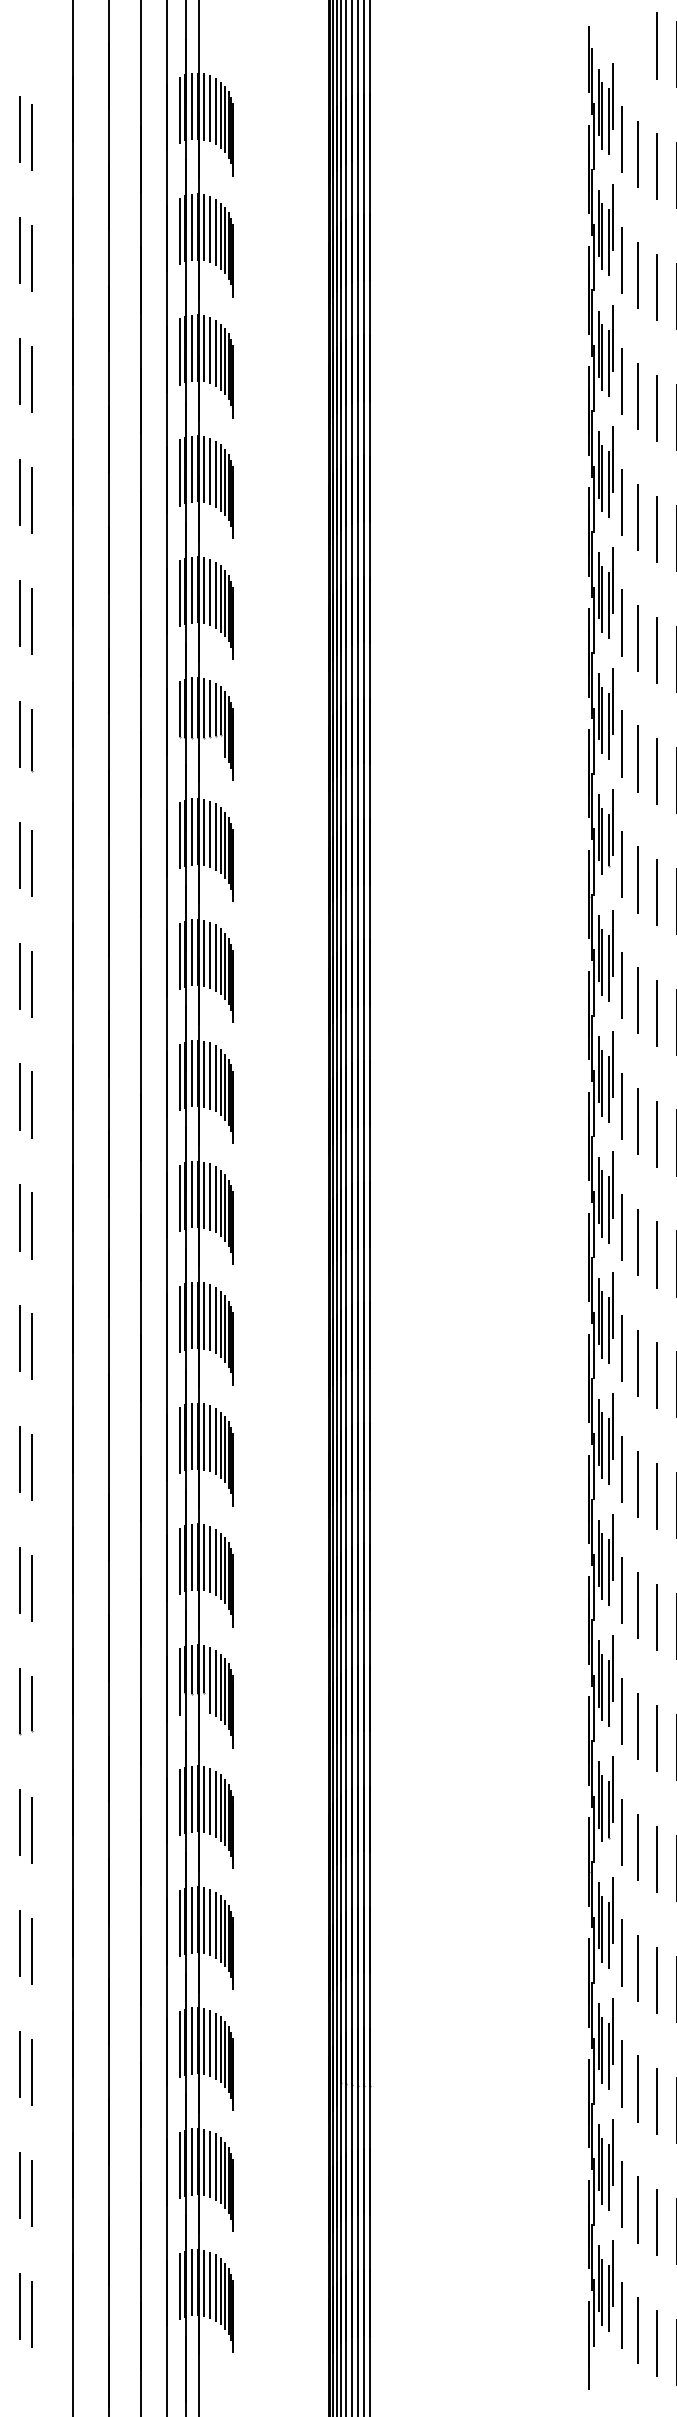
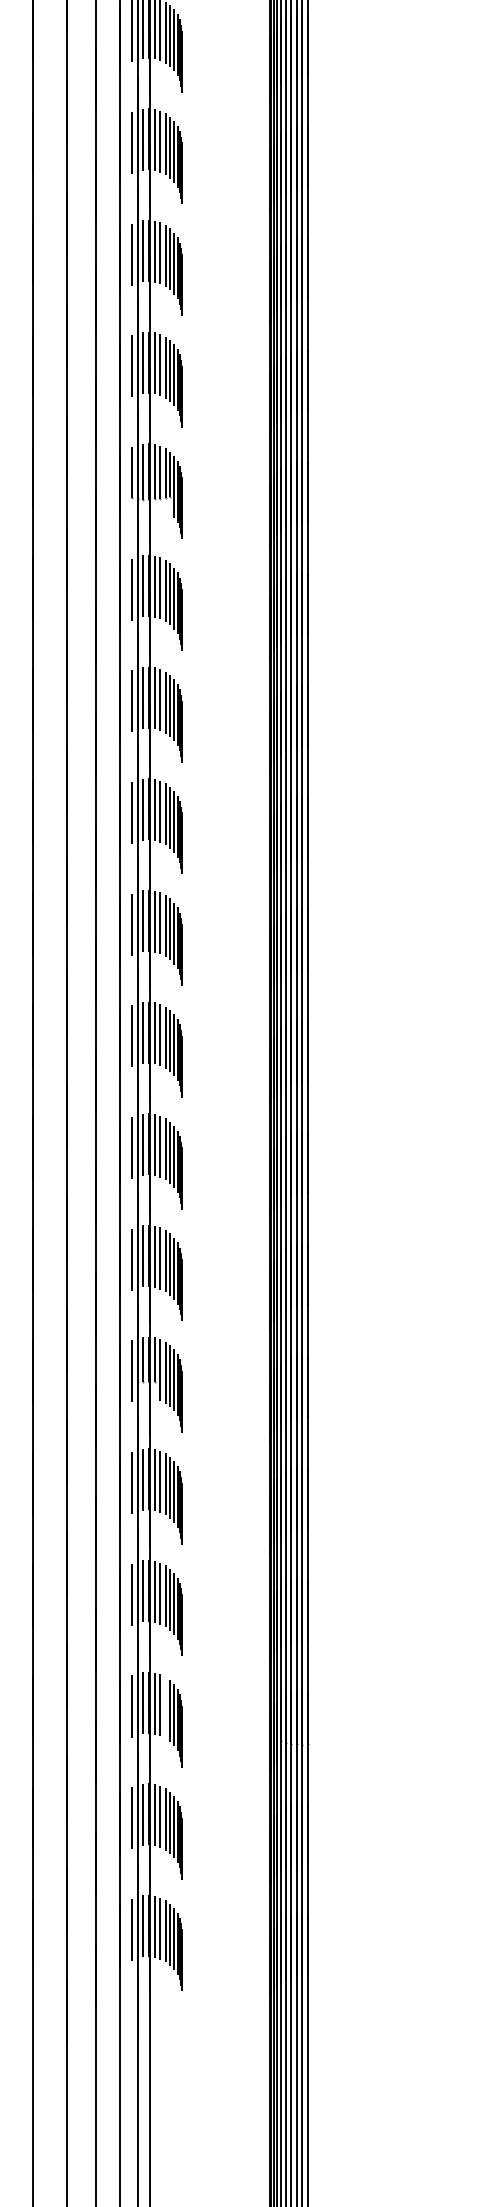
line: (215, 2045) -> (165, 1707), removed

